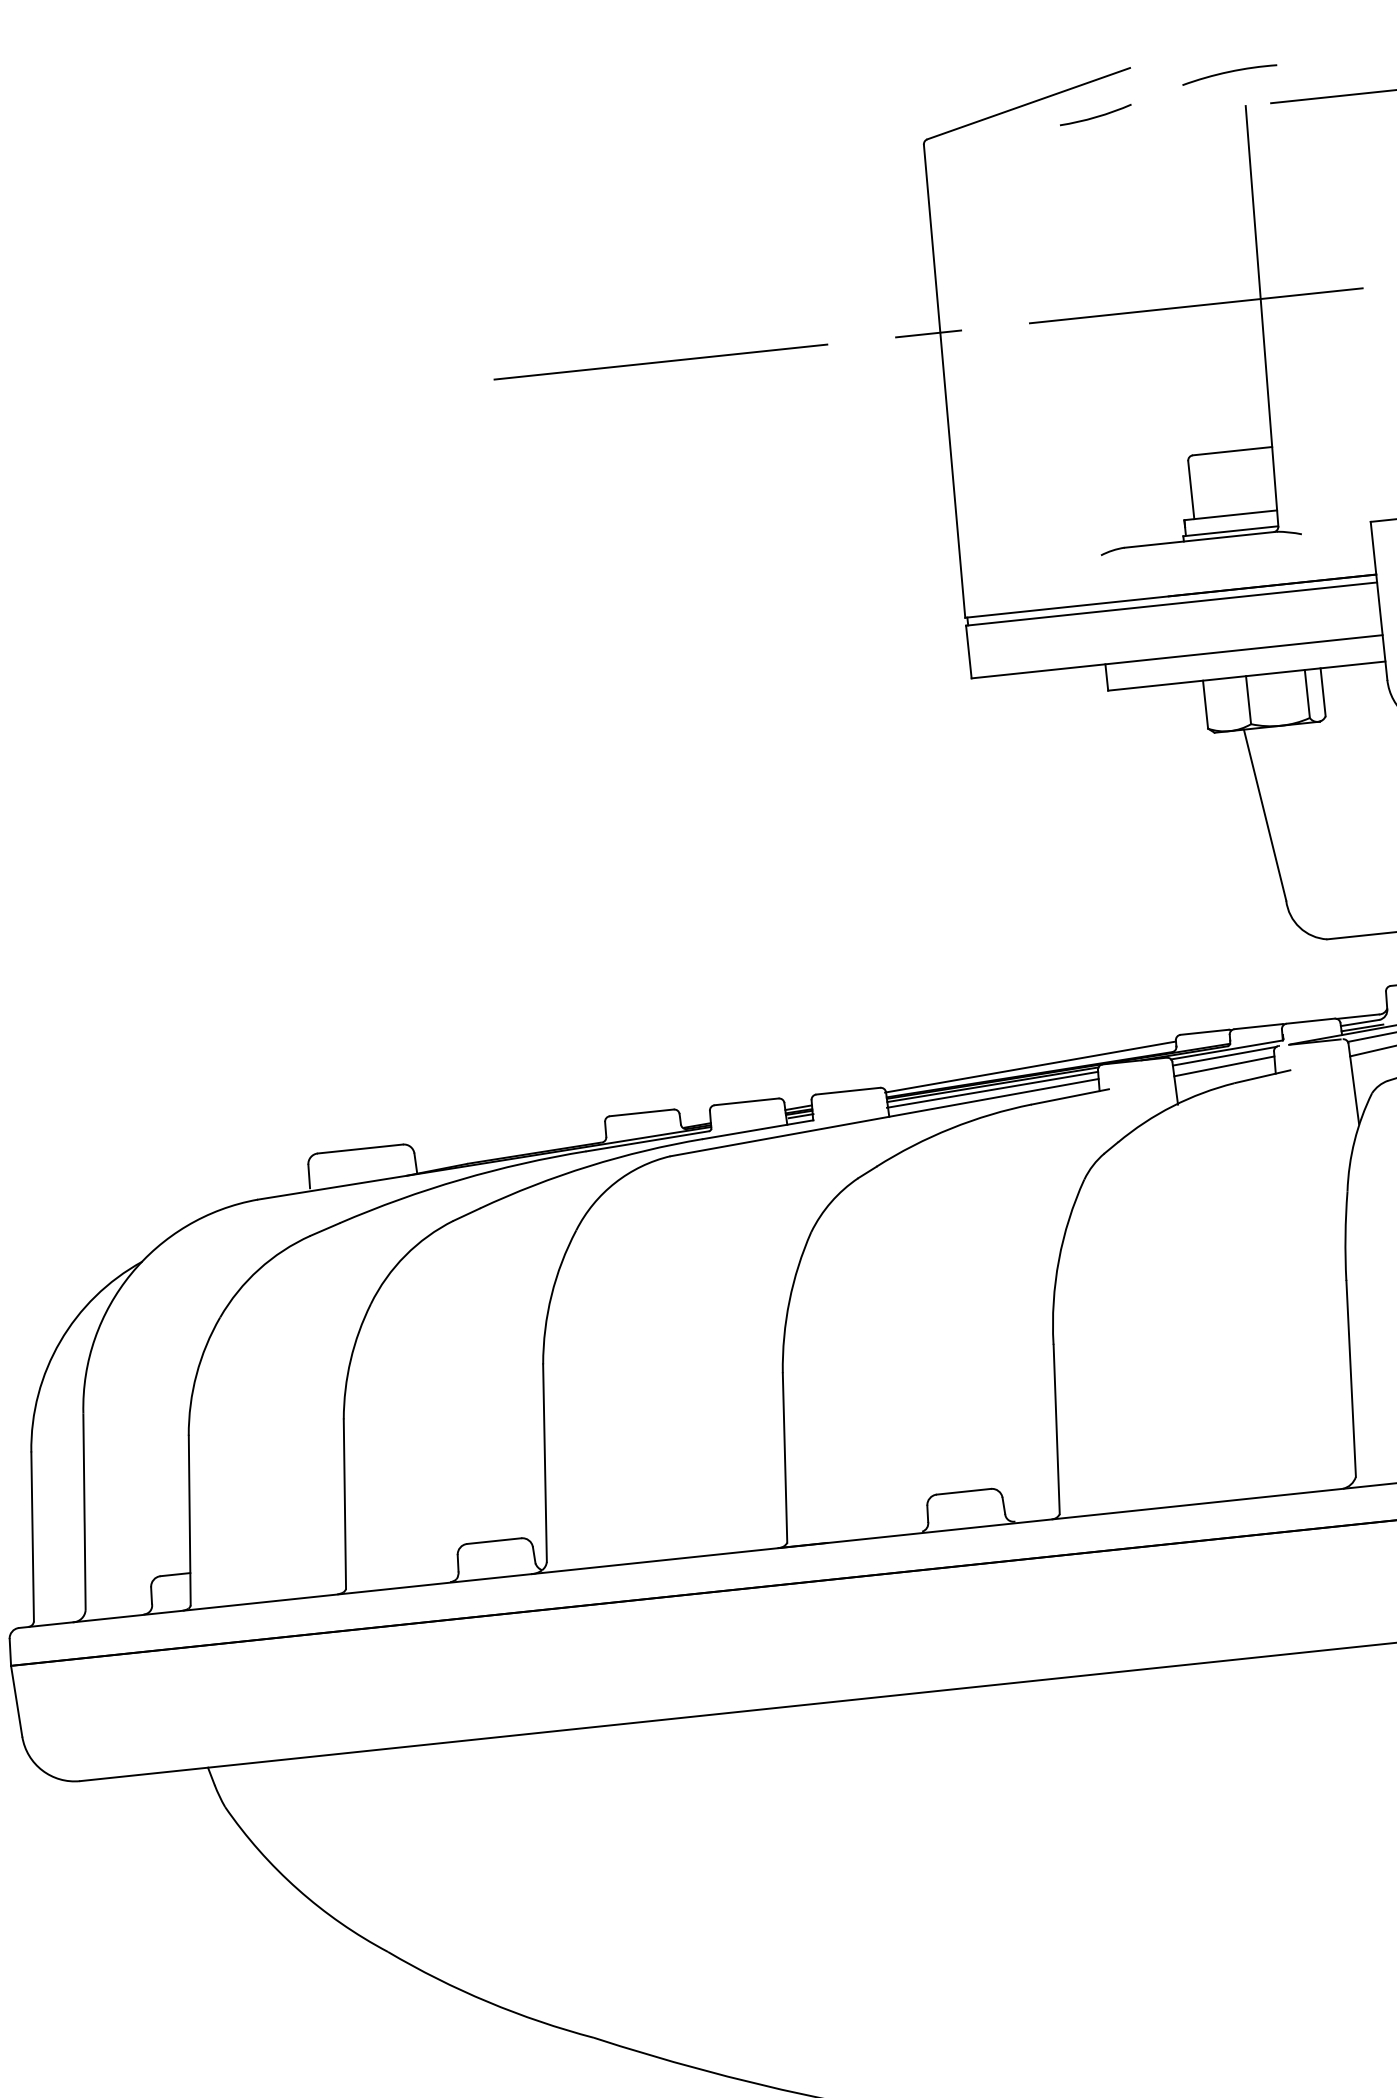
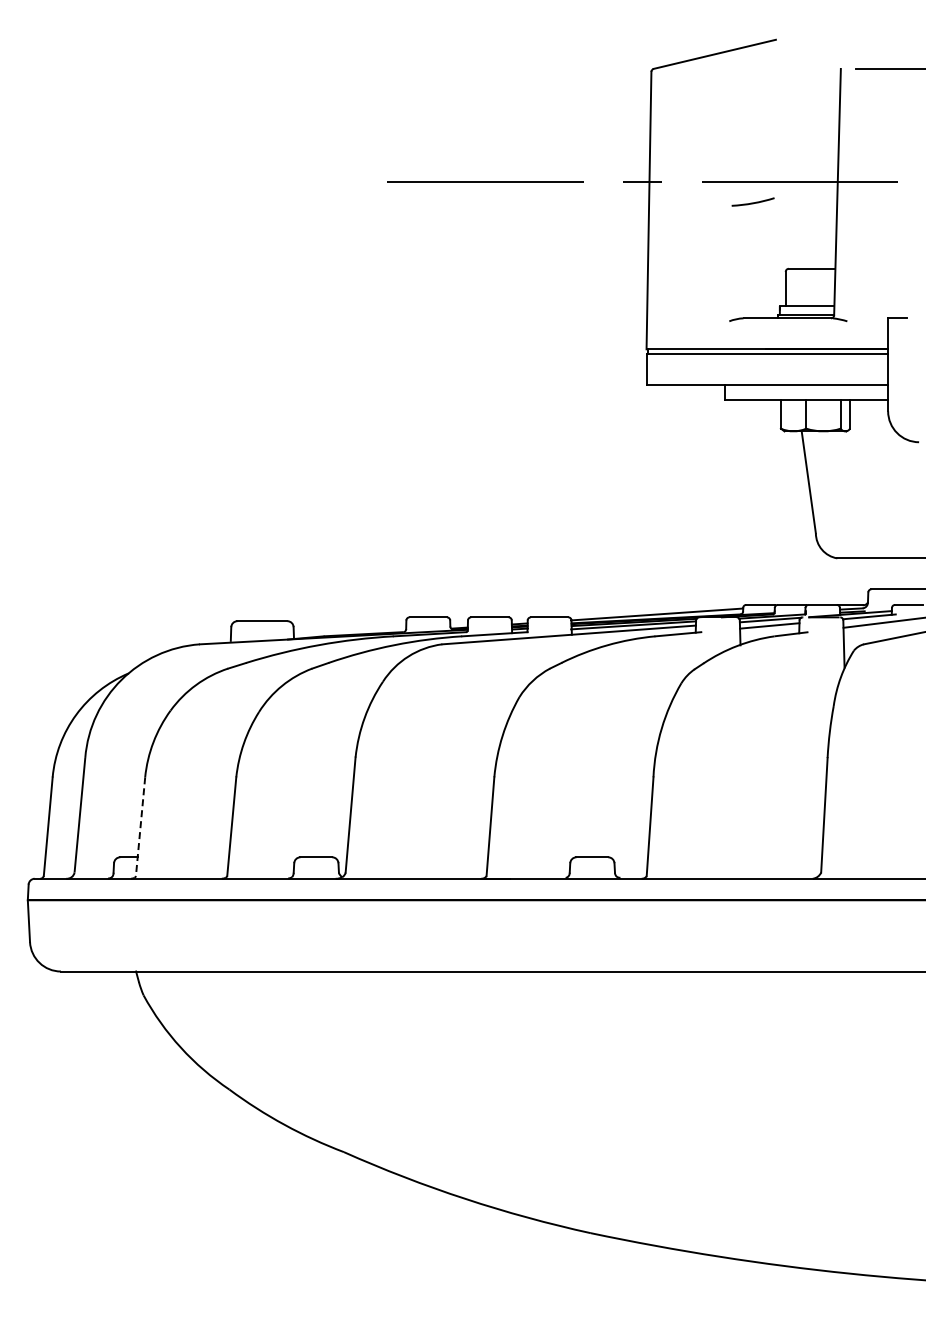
arc: (1229, 74) -> (833, 49), removed
arc: (1094, 115) -> (752, 202), moved
line: (189, 1520) -> (140, 826), solid -> dashed

